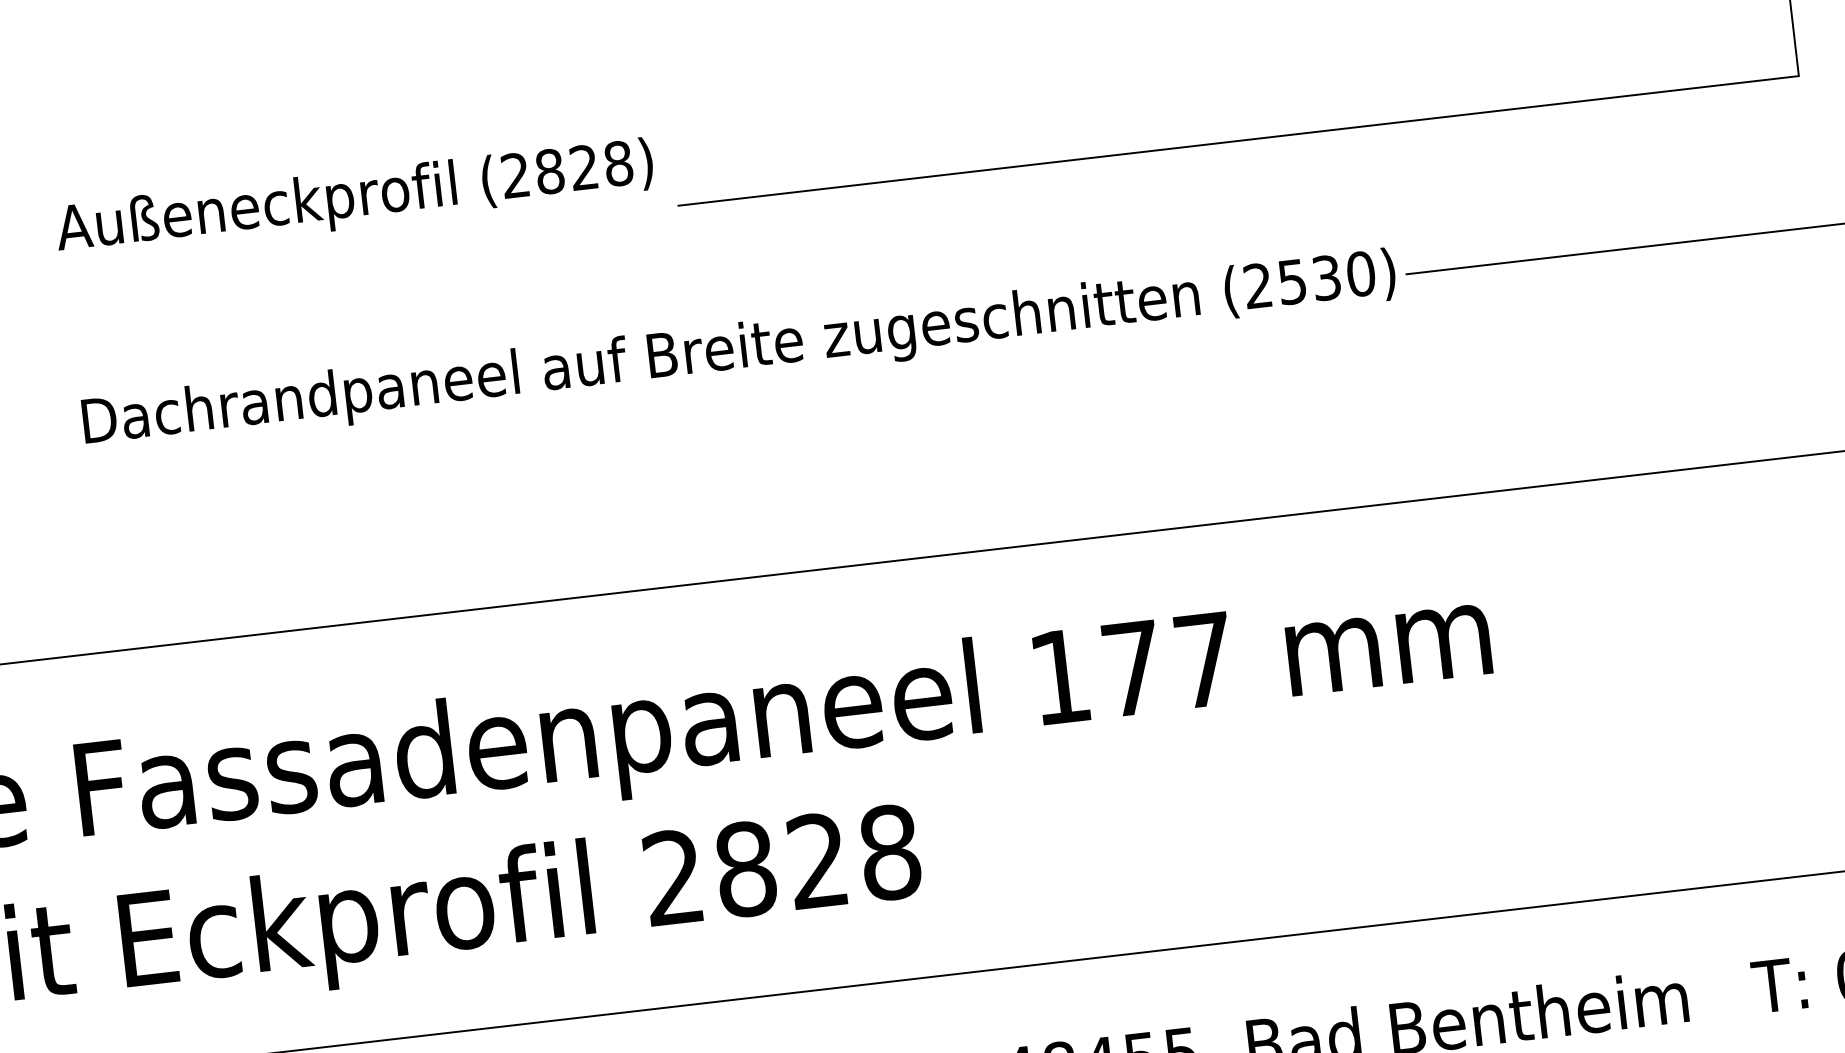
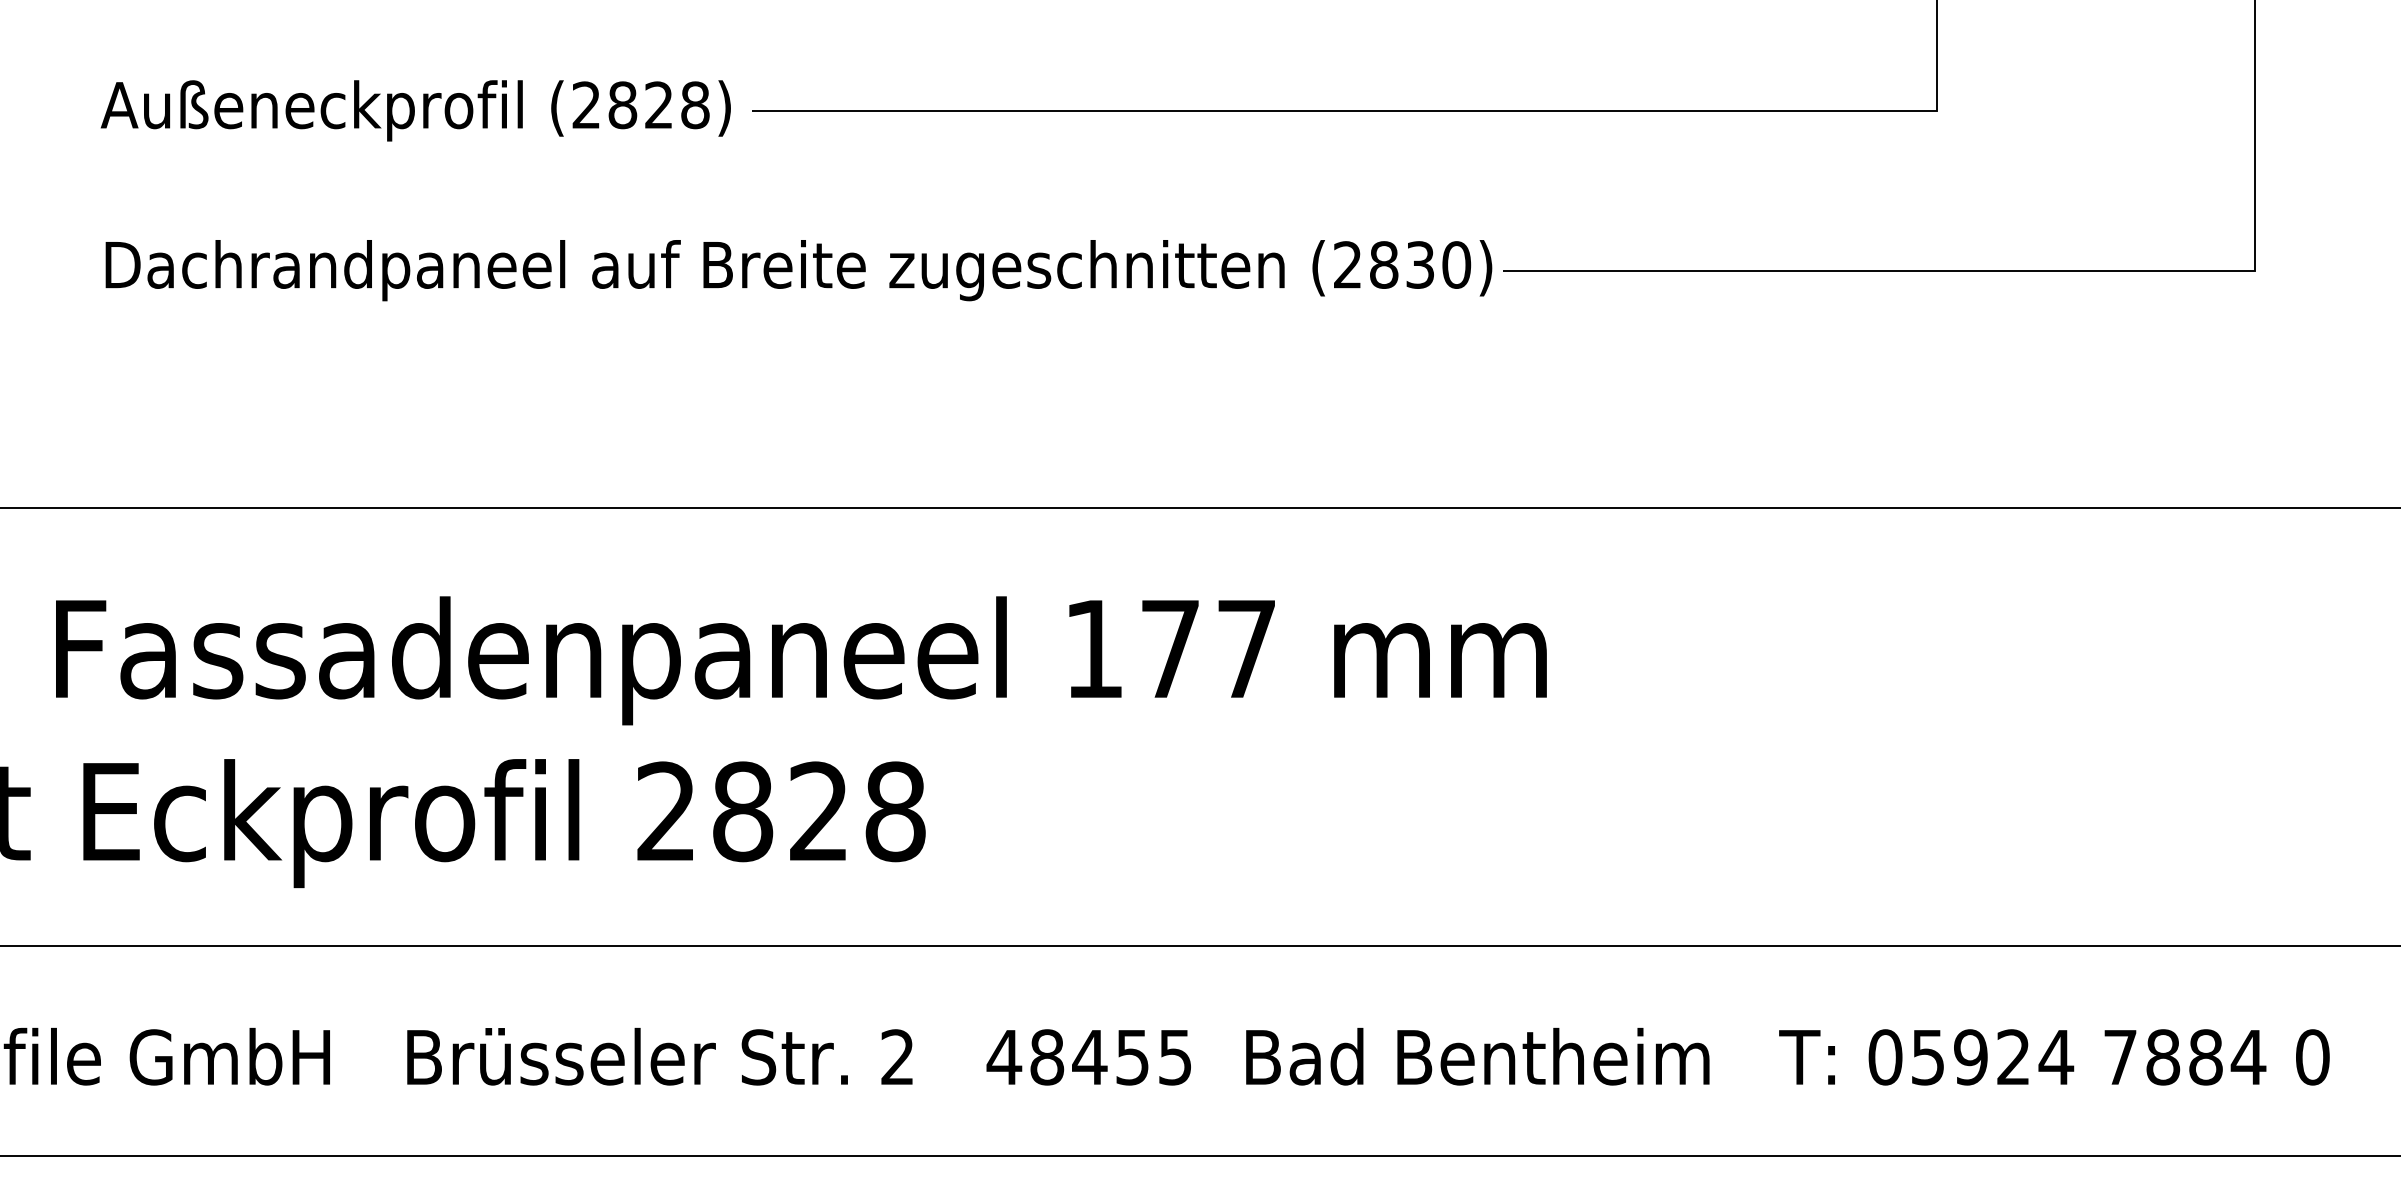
text: (354, 199) -> (415, 110), moved
text: (1292, 281) -> (1384, 264), (2530) -> (2830)

